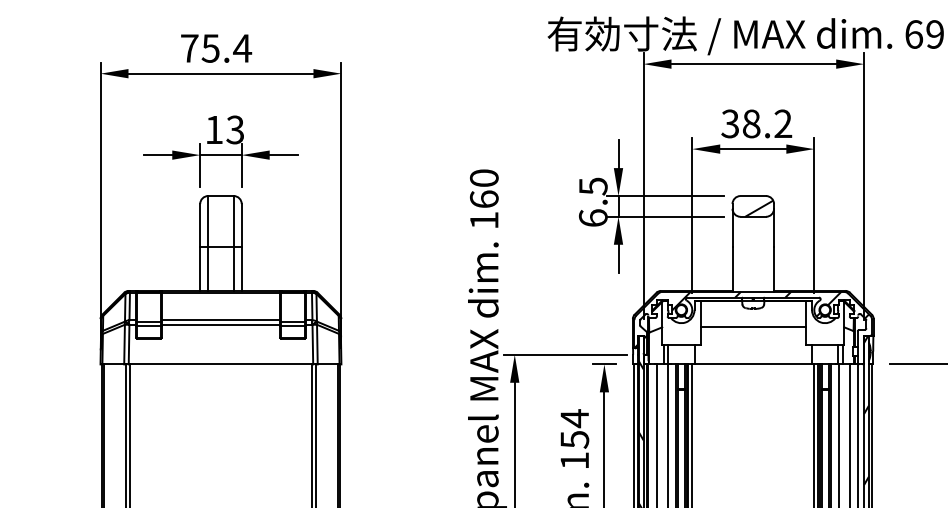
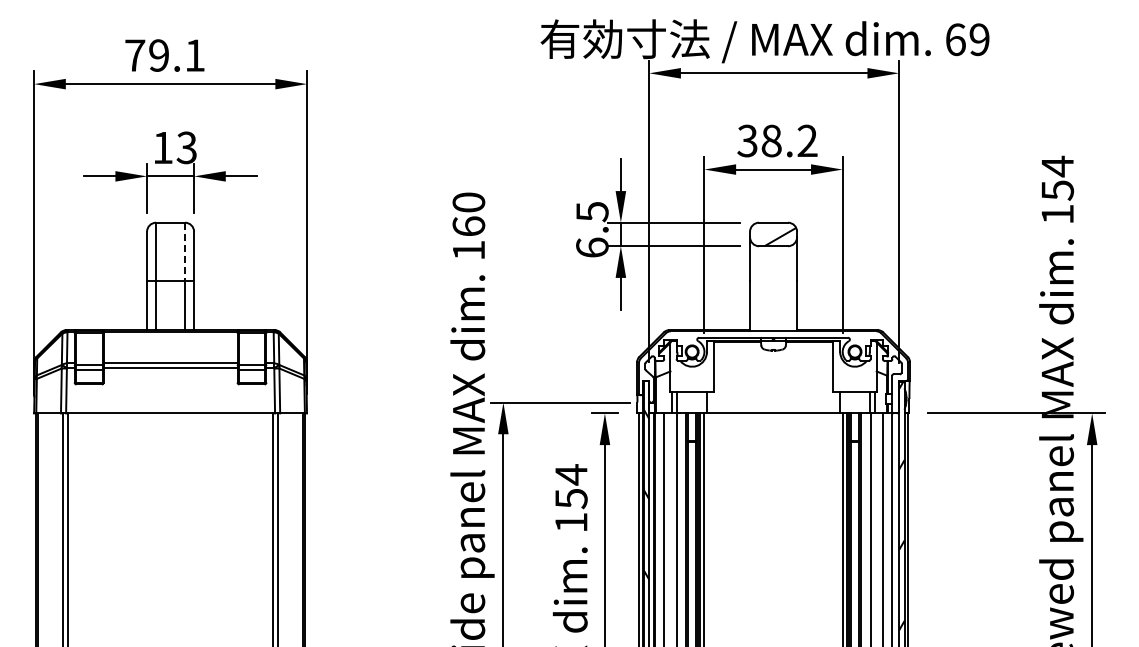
text: (226, 48) -> (176, 55), 75.4 -> 79.1
line: (234, 221) -> (185, 251), solid -> dashed
hatch: (751, 319) -> (771, 362), removed
line: (753, 326) -> (773, 370), removed

